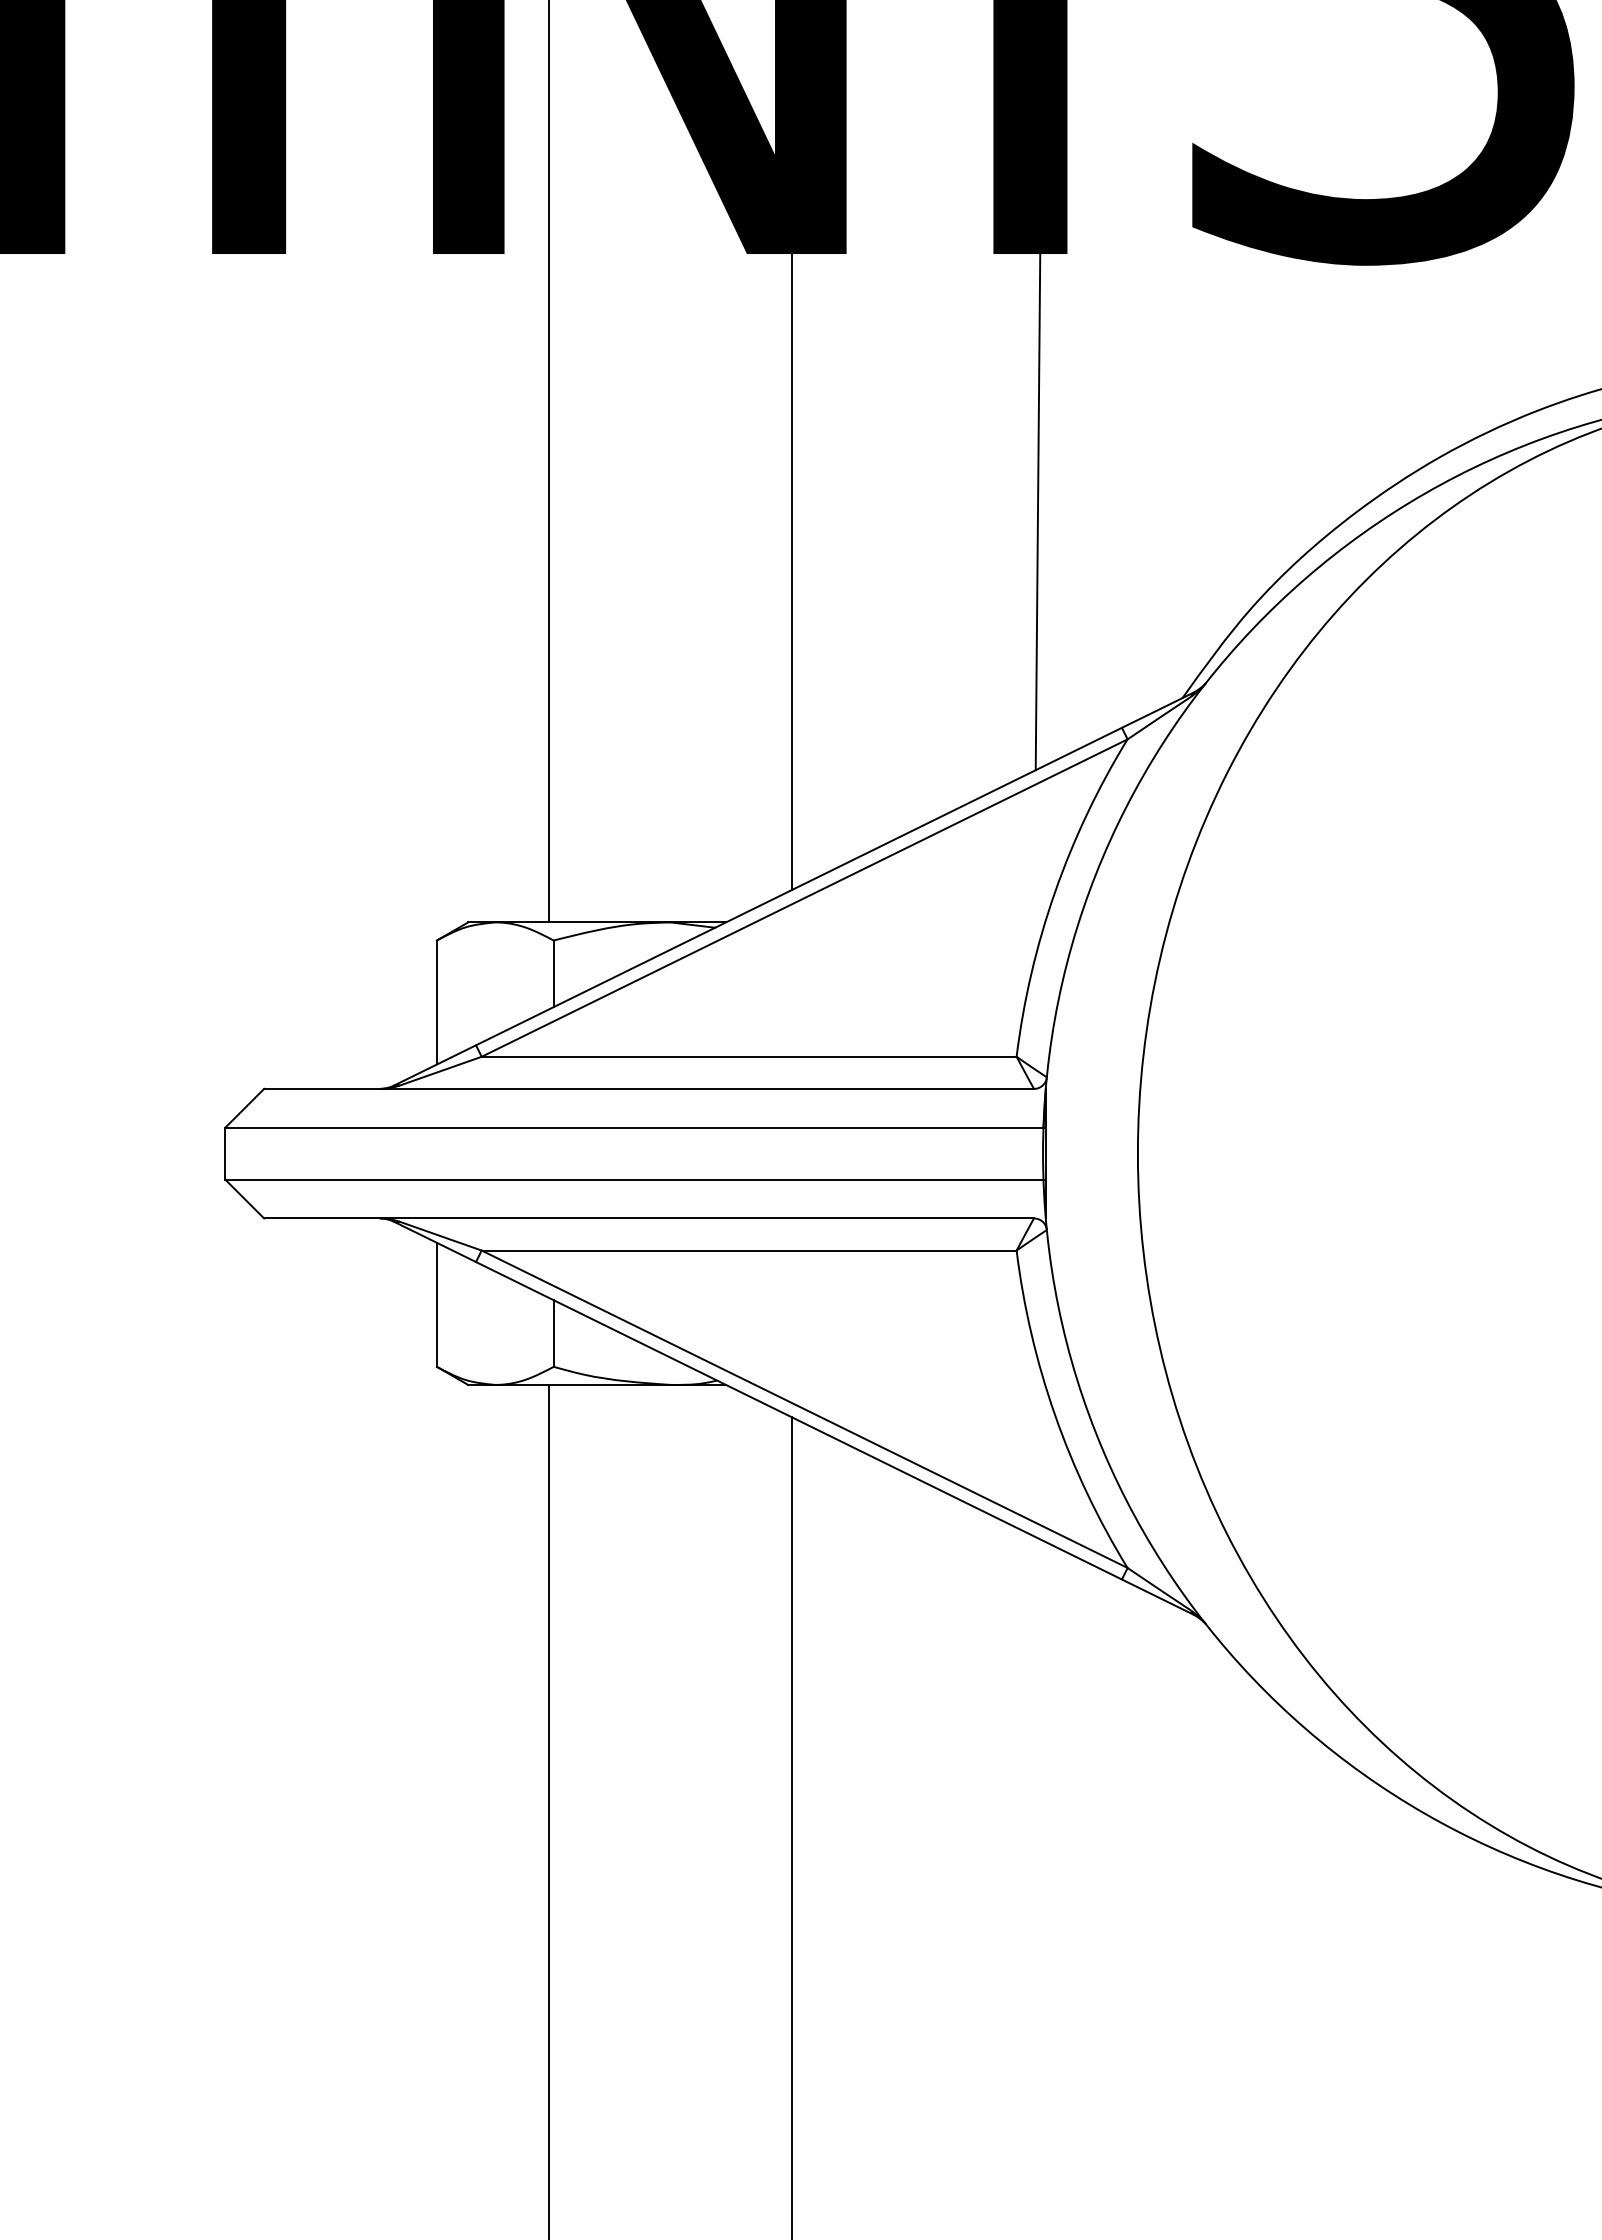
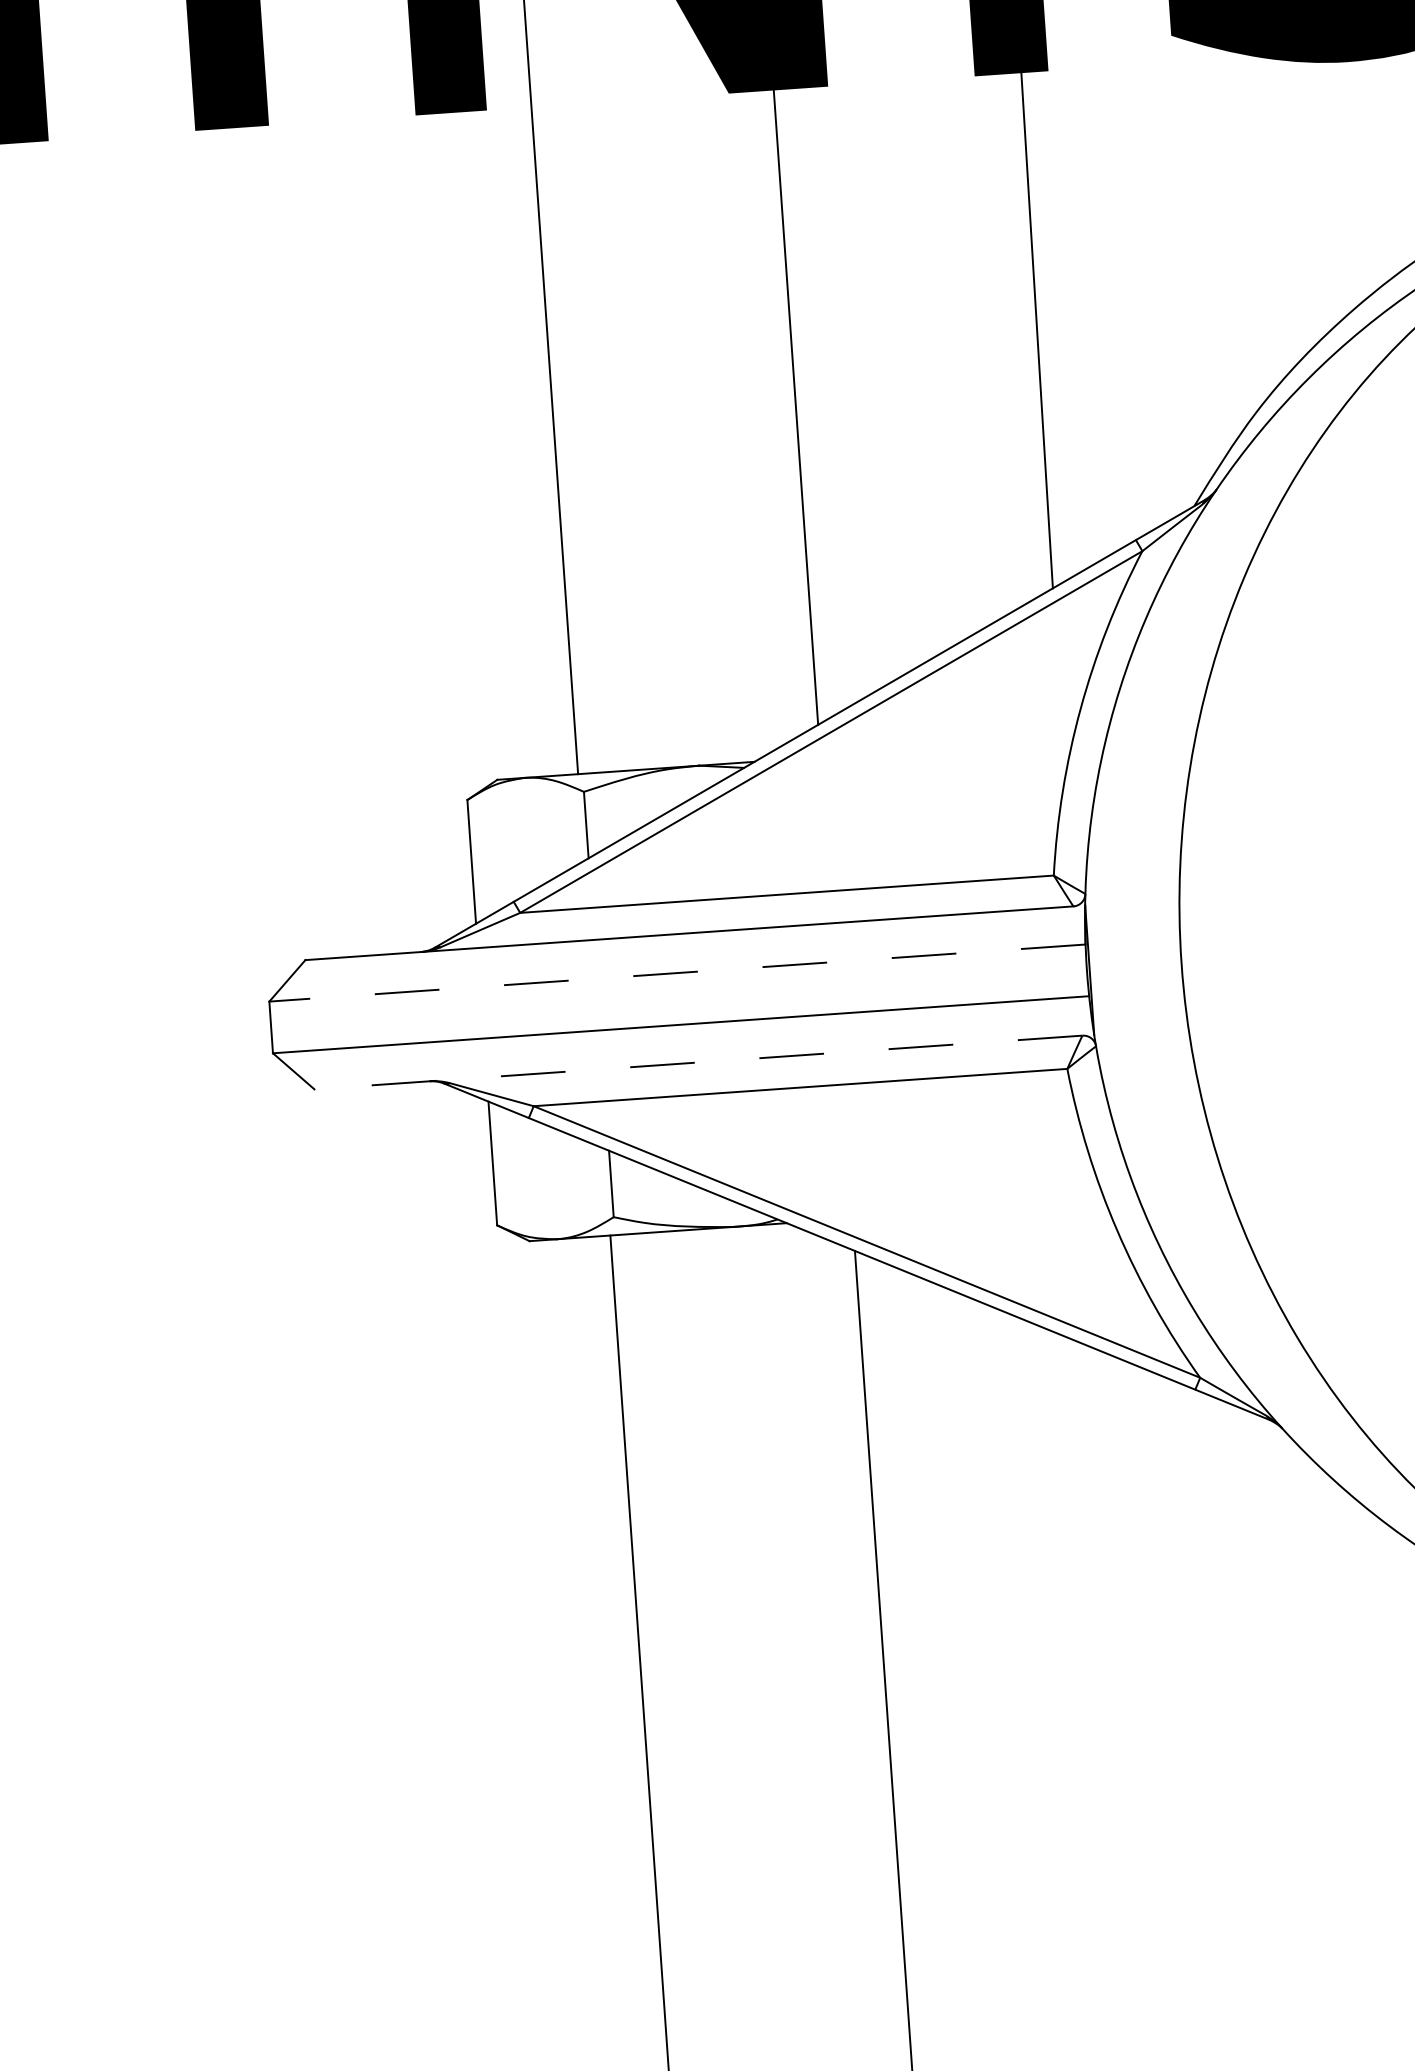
line: (633, 1127) -> (676, 972), solid -> dashed
line: (649, 1218) -> (698, 1062), solid -> dashed

